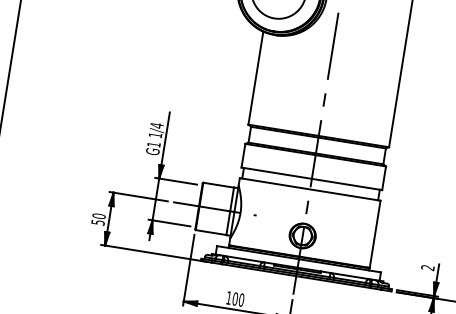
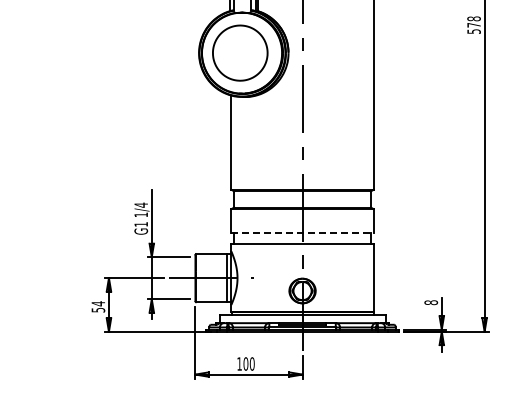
line: (312, 179) -> (303, 233), solid -> dashed
text: (99, 216) -> (98, 303), 50 -> 54
text: (428, 267) -> (431, 302), 2 -> 8

